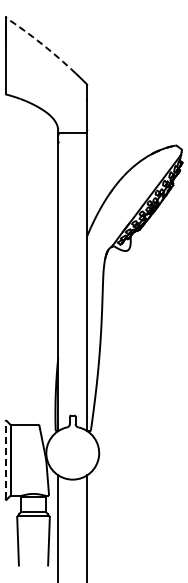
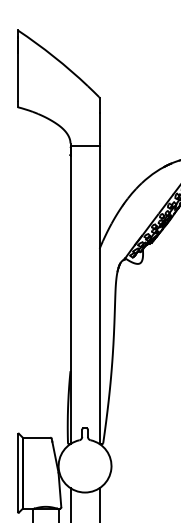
arc: (41, 43) -> (53, 56), dashed -> solid
line: (5, 460) -> (17, 473), dashed -> solid

